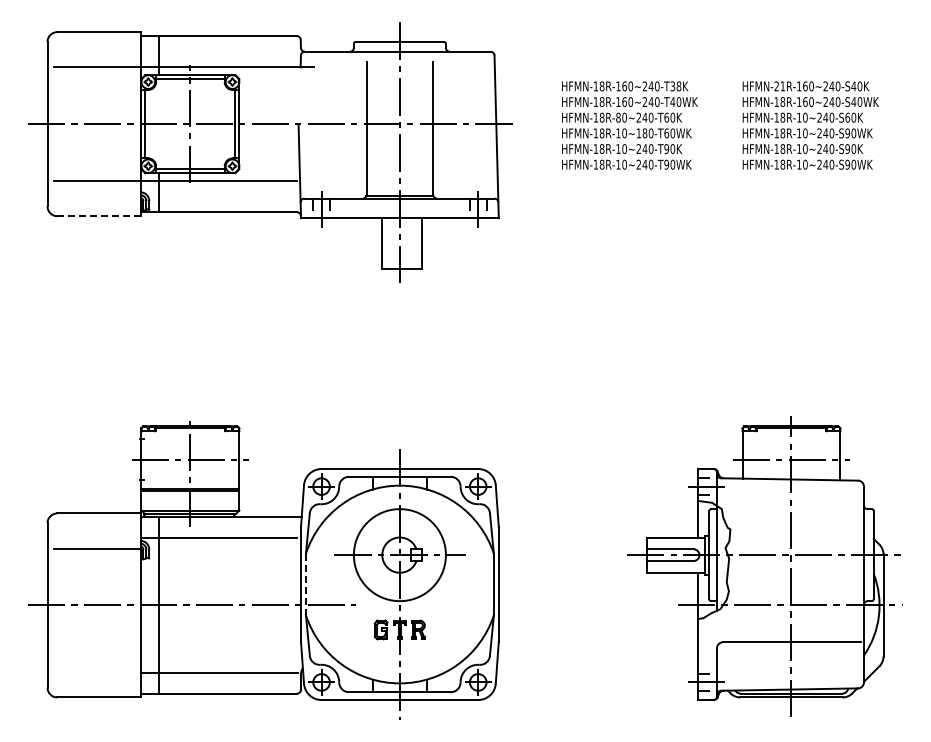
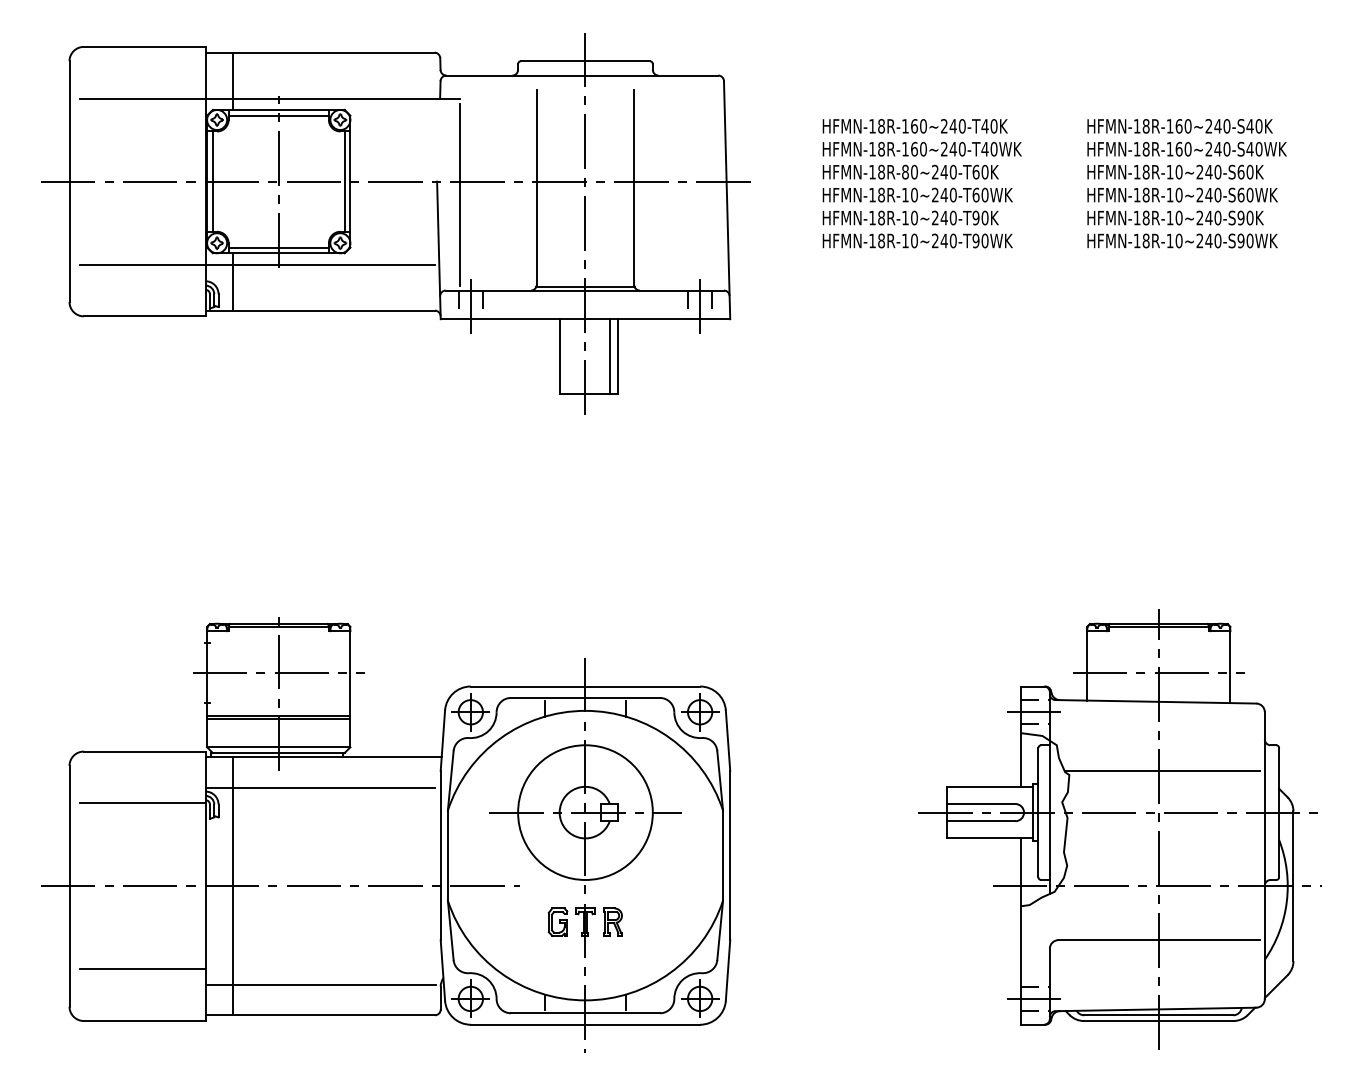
text: (675, 86) -> (988, 126), HFMN-18R-160~240-T38K -> HFMN-18R-160~240-T40K
text: (779, 86) -> (1141, 126), HFMN-21R-160~240-S40K -> HFMN-18R-160~240-S40K
line: (314, 133) -> (460, 195), added
text: (641, 133) -> (939, 195), HFMN-18R-10~180-T60WK -> HFMN-18R-10~240-T60WK
text: (847, 133) -> (1240, 195), HFMN-18R-10~240-S90WK -> HFMN-18R-10~240-S60WK
line: (98, 216) -> (144, 316), dashed -> solid
line: (416, 243) -> (609, 356), added
line: (793, 526) -> (1161, 770), added
line: (305, 584) -> (447, 855), dashed -> solid
line: (97, 662) -> (142, 969), added

